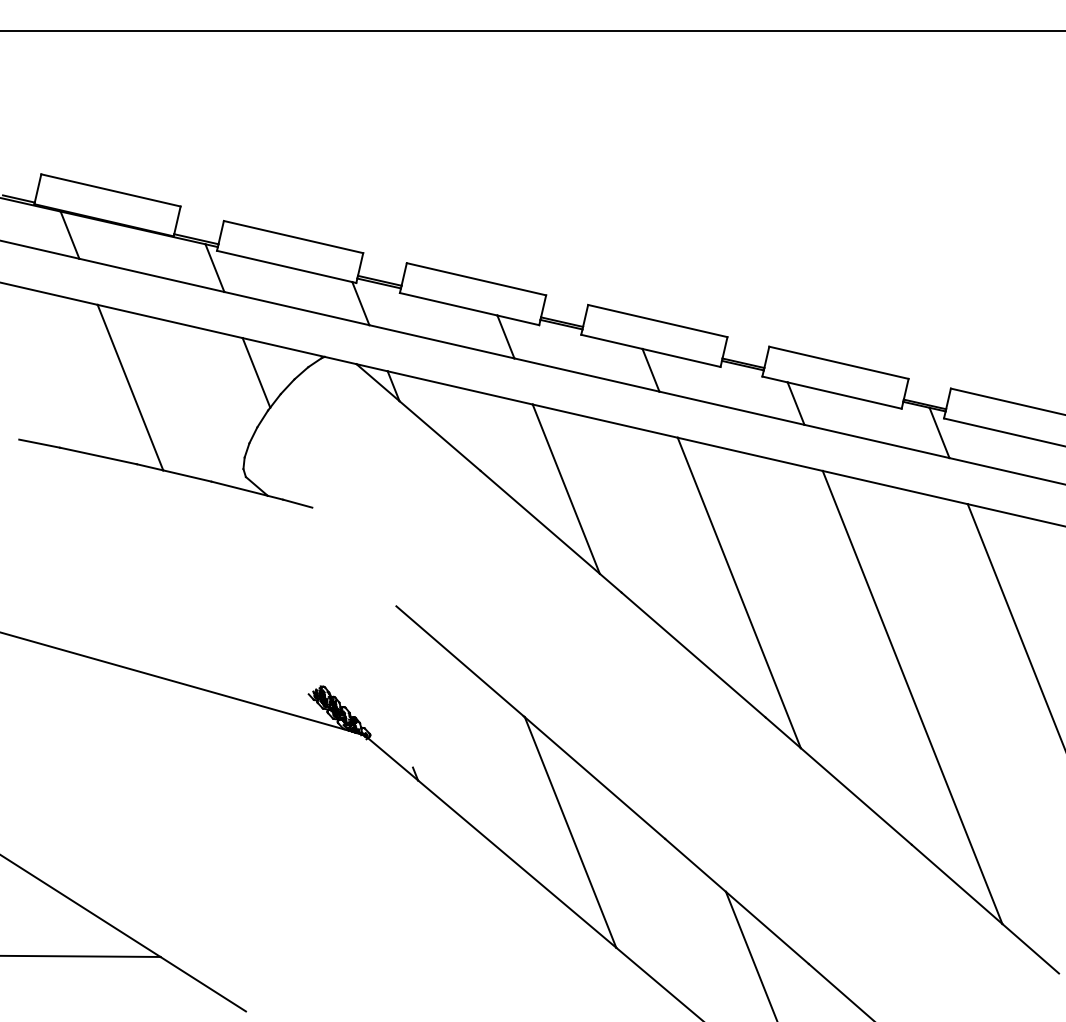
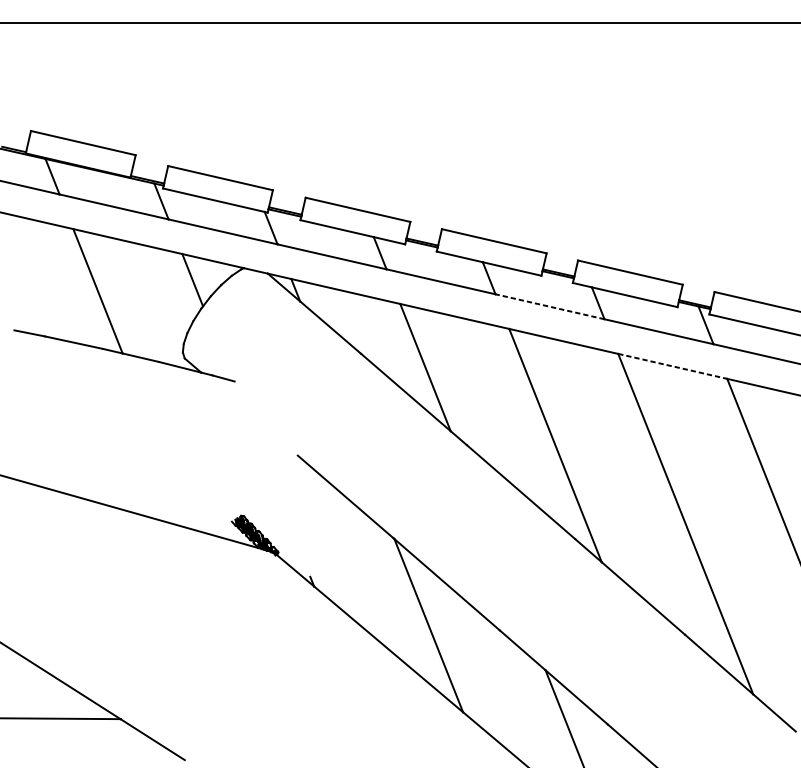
line: (731, 408) -> (549, 306), solid -> dashed
line: (895, 487) -> (672, 366), solid -> dashed

